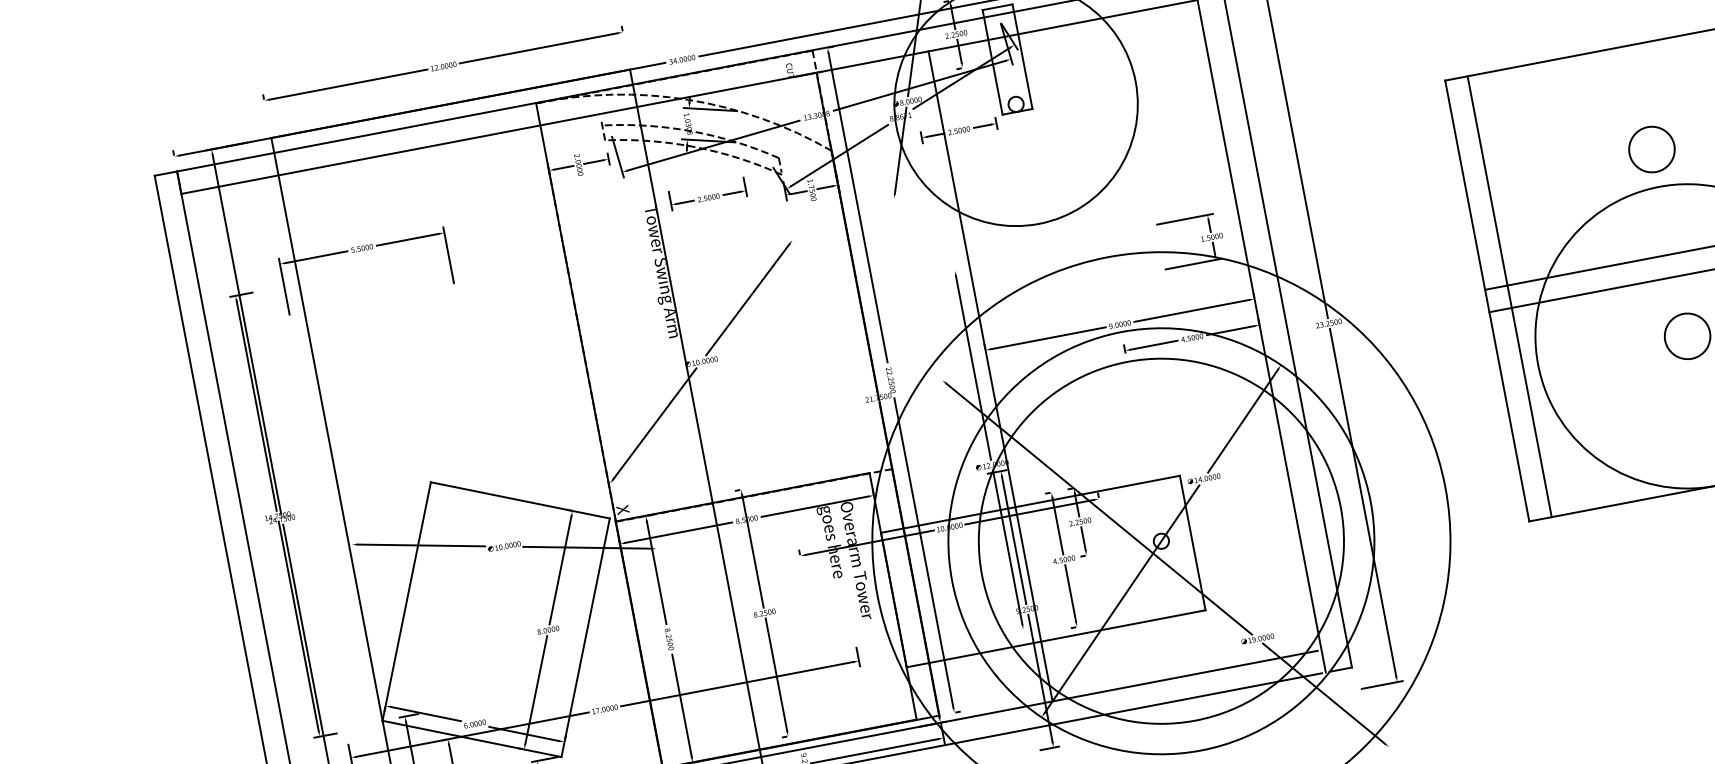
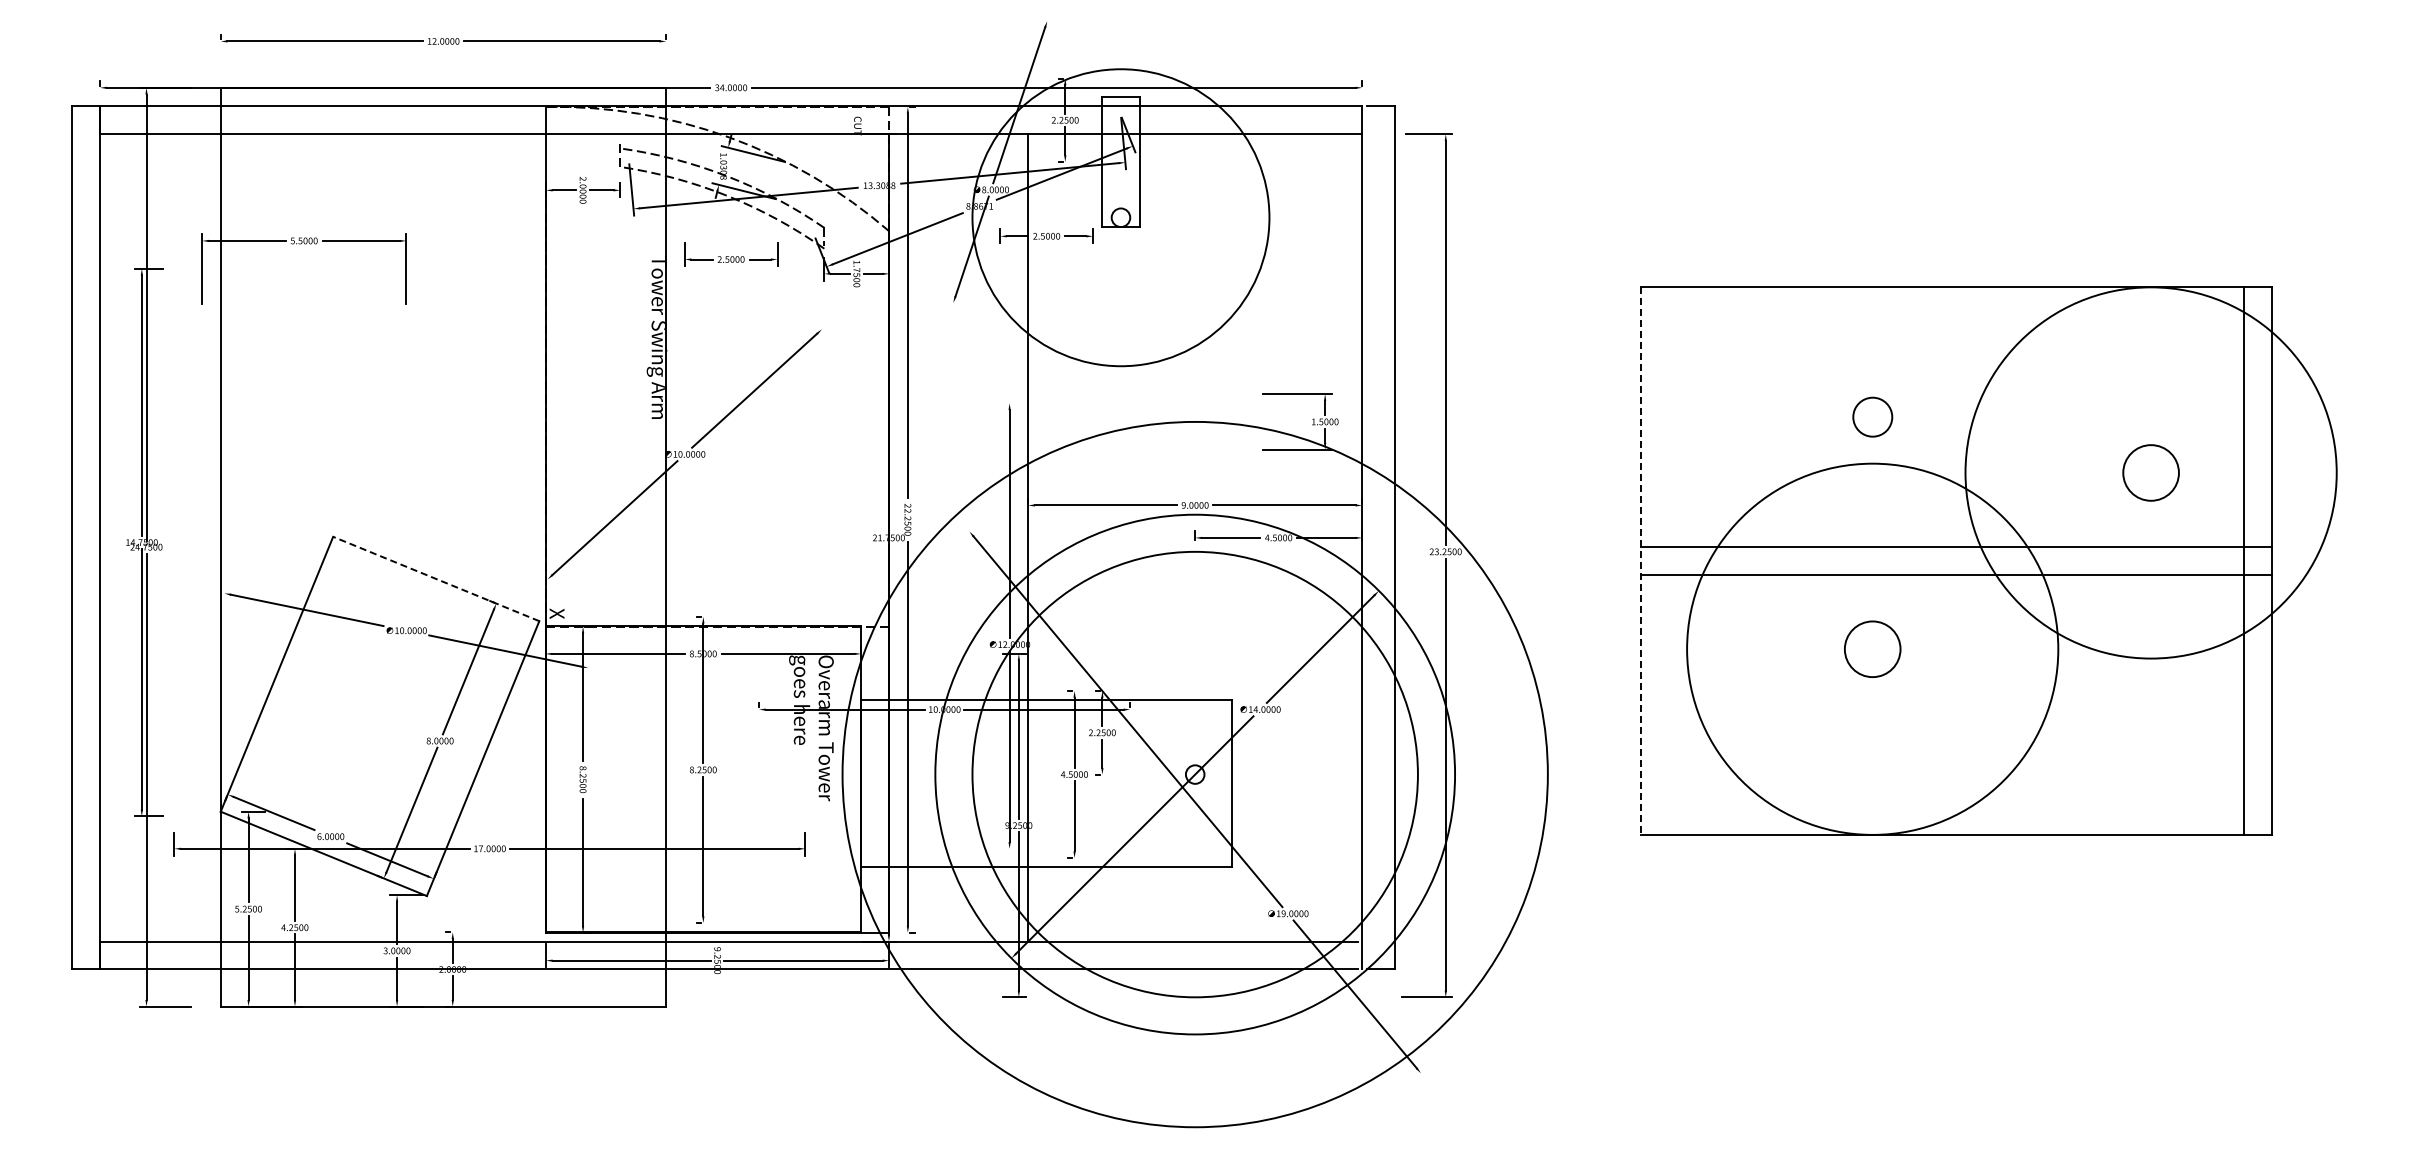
circle: (1651, 148) -> (1872, 416), size x0.7
line: (1509, 296) -> (1668, 560), removed
line: (1487, 301) -> (1640, 561), solid -> dashed
line: (519, 500) -> (435, 578), solid -> dashed

